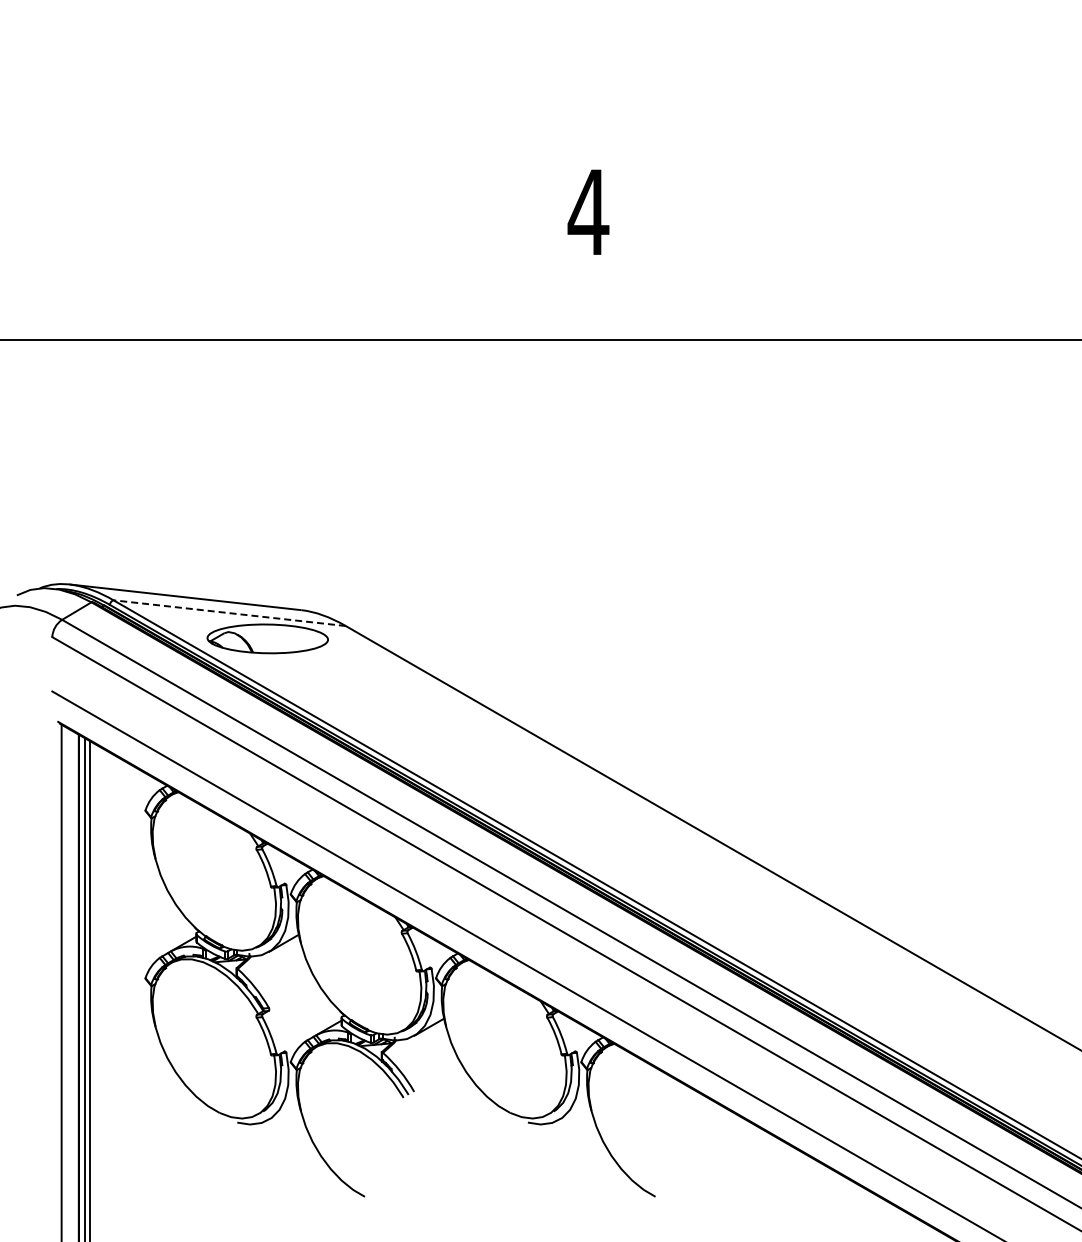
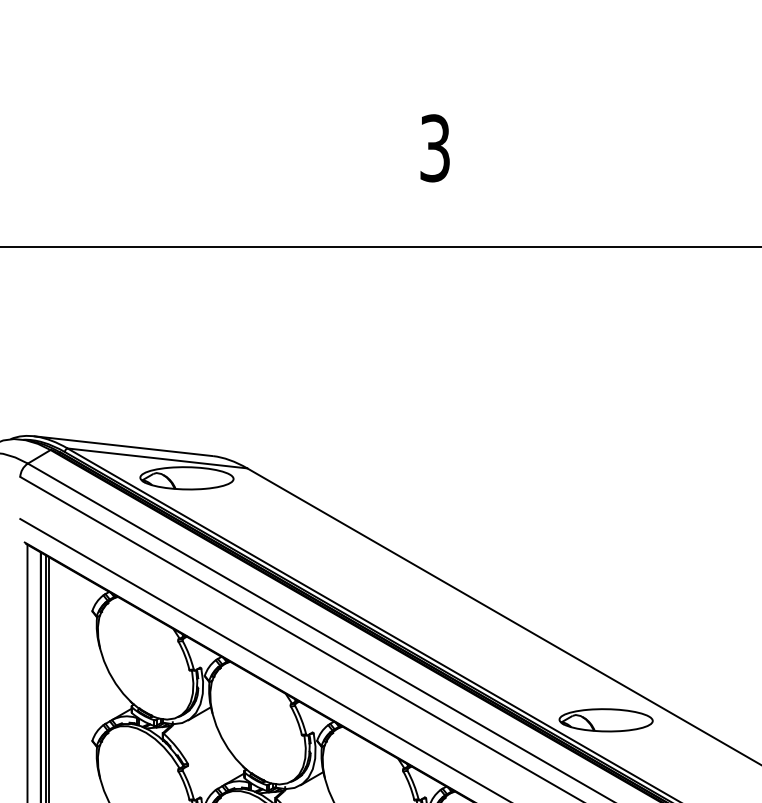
text: (588, 212) -> (435, 148), 4 -> 3
line: (229, 613) -> (157, 458), dashed -> solid
part: (809, 951) -> (606, 720), added

